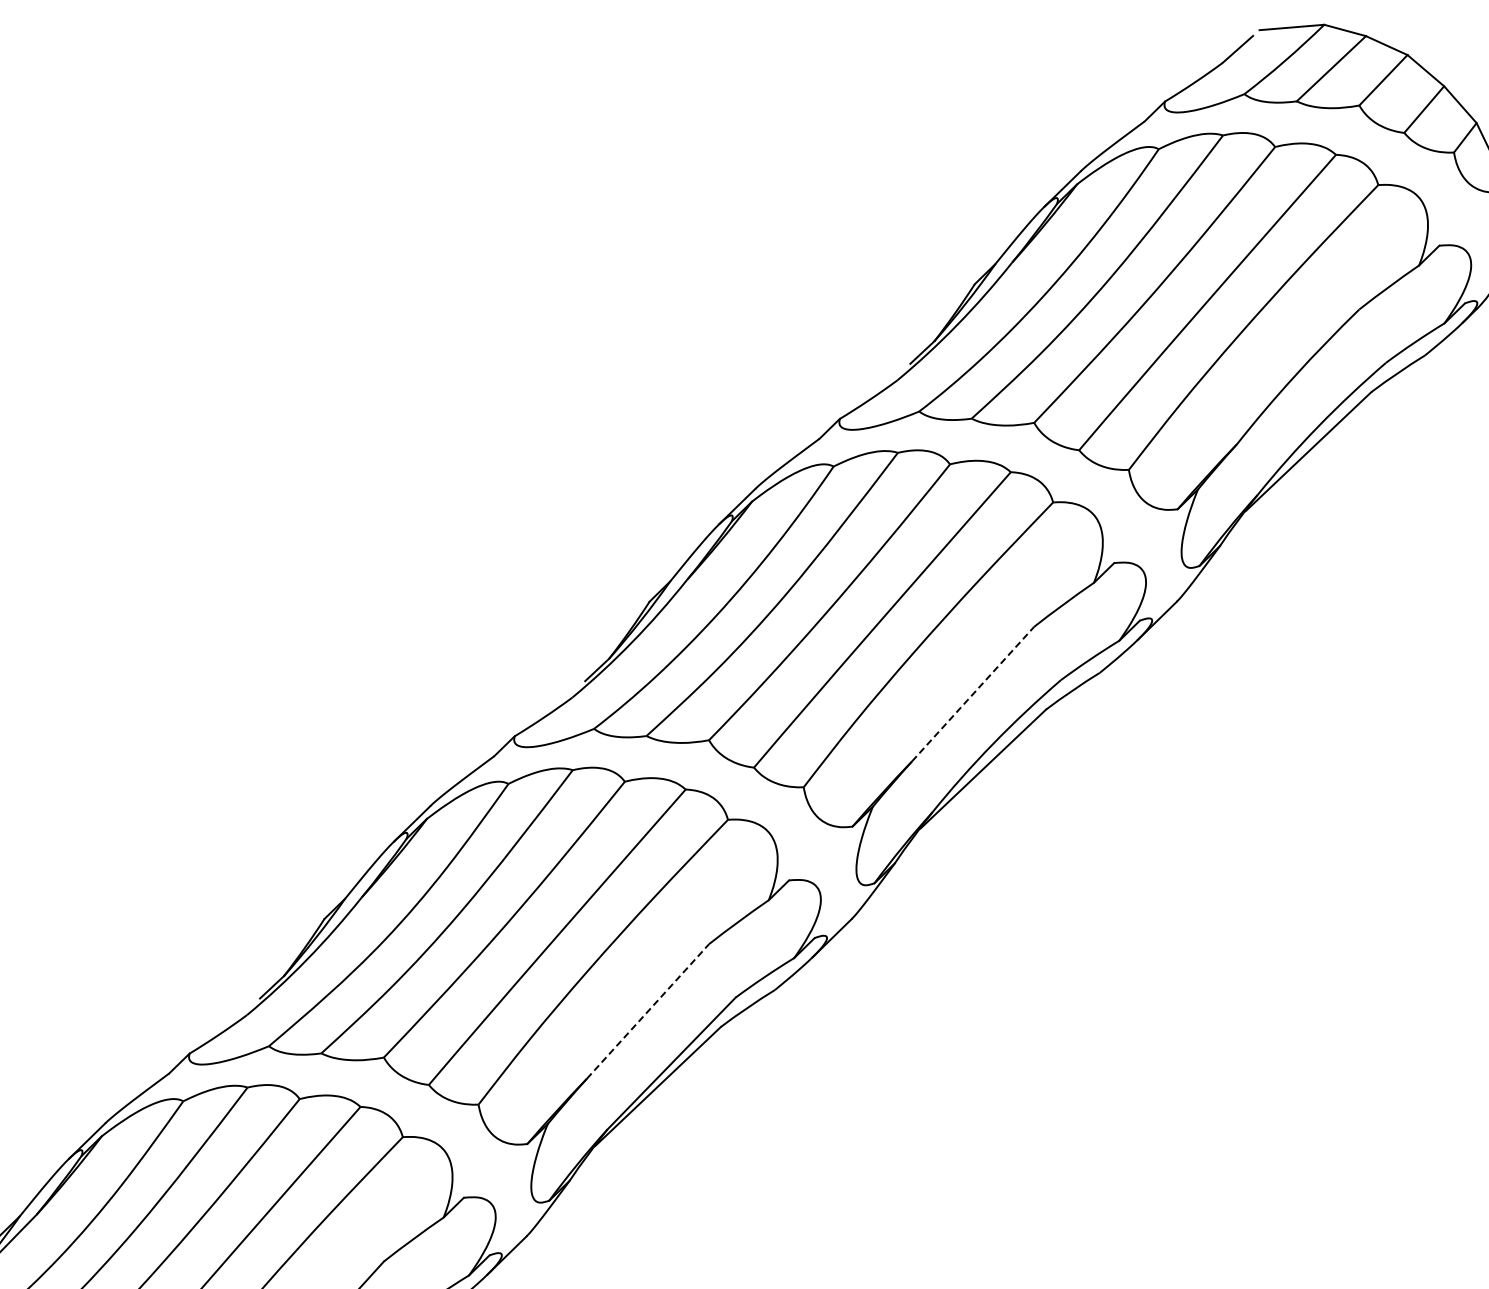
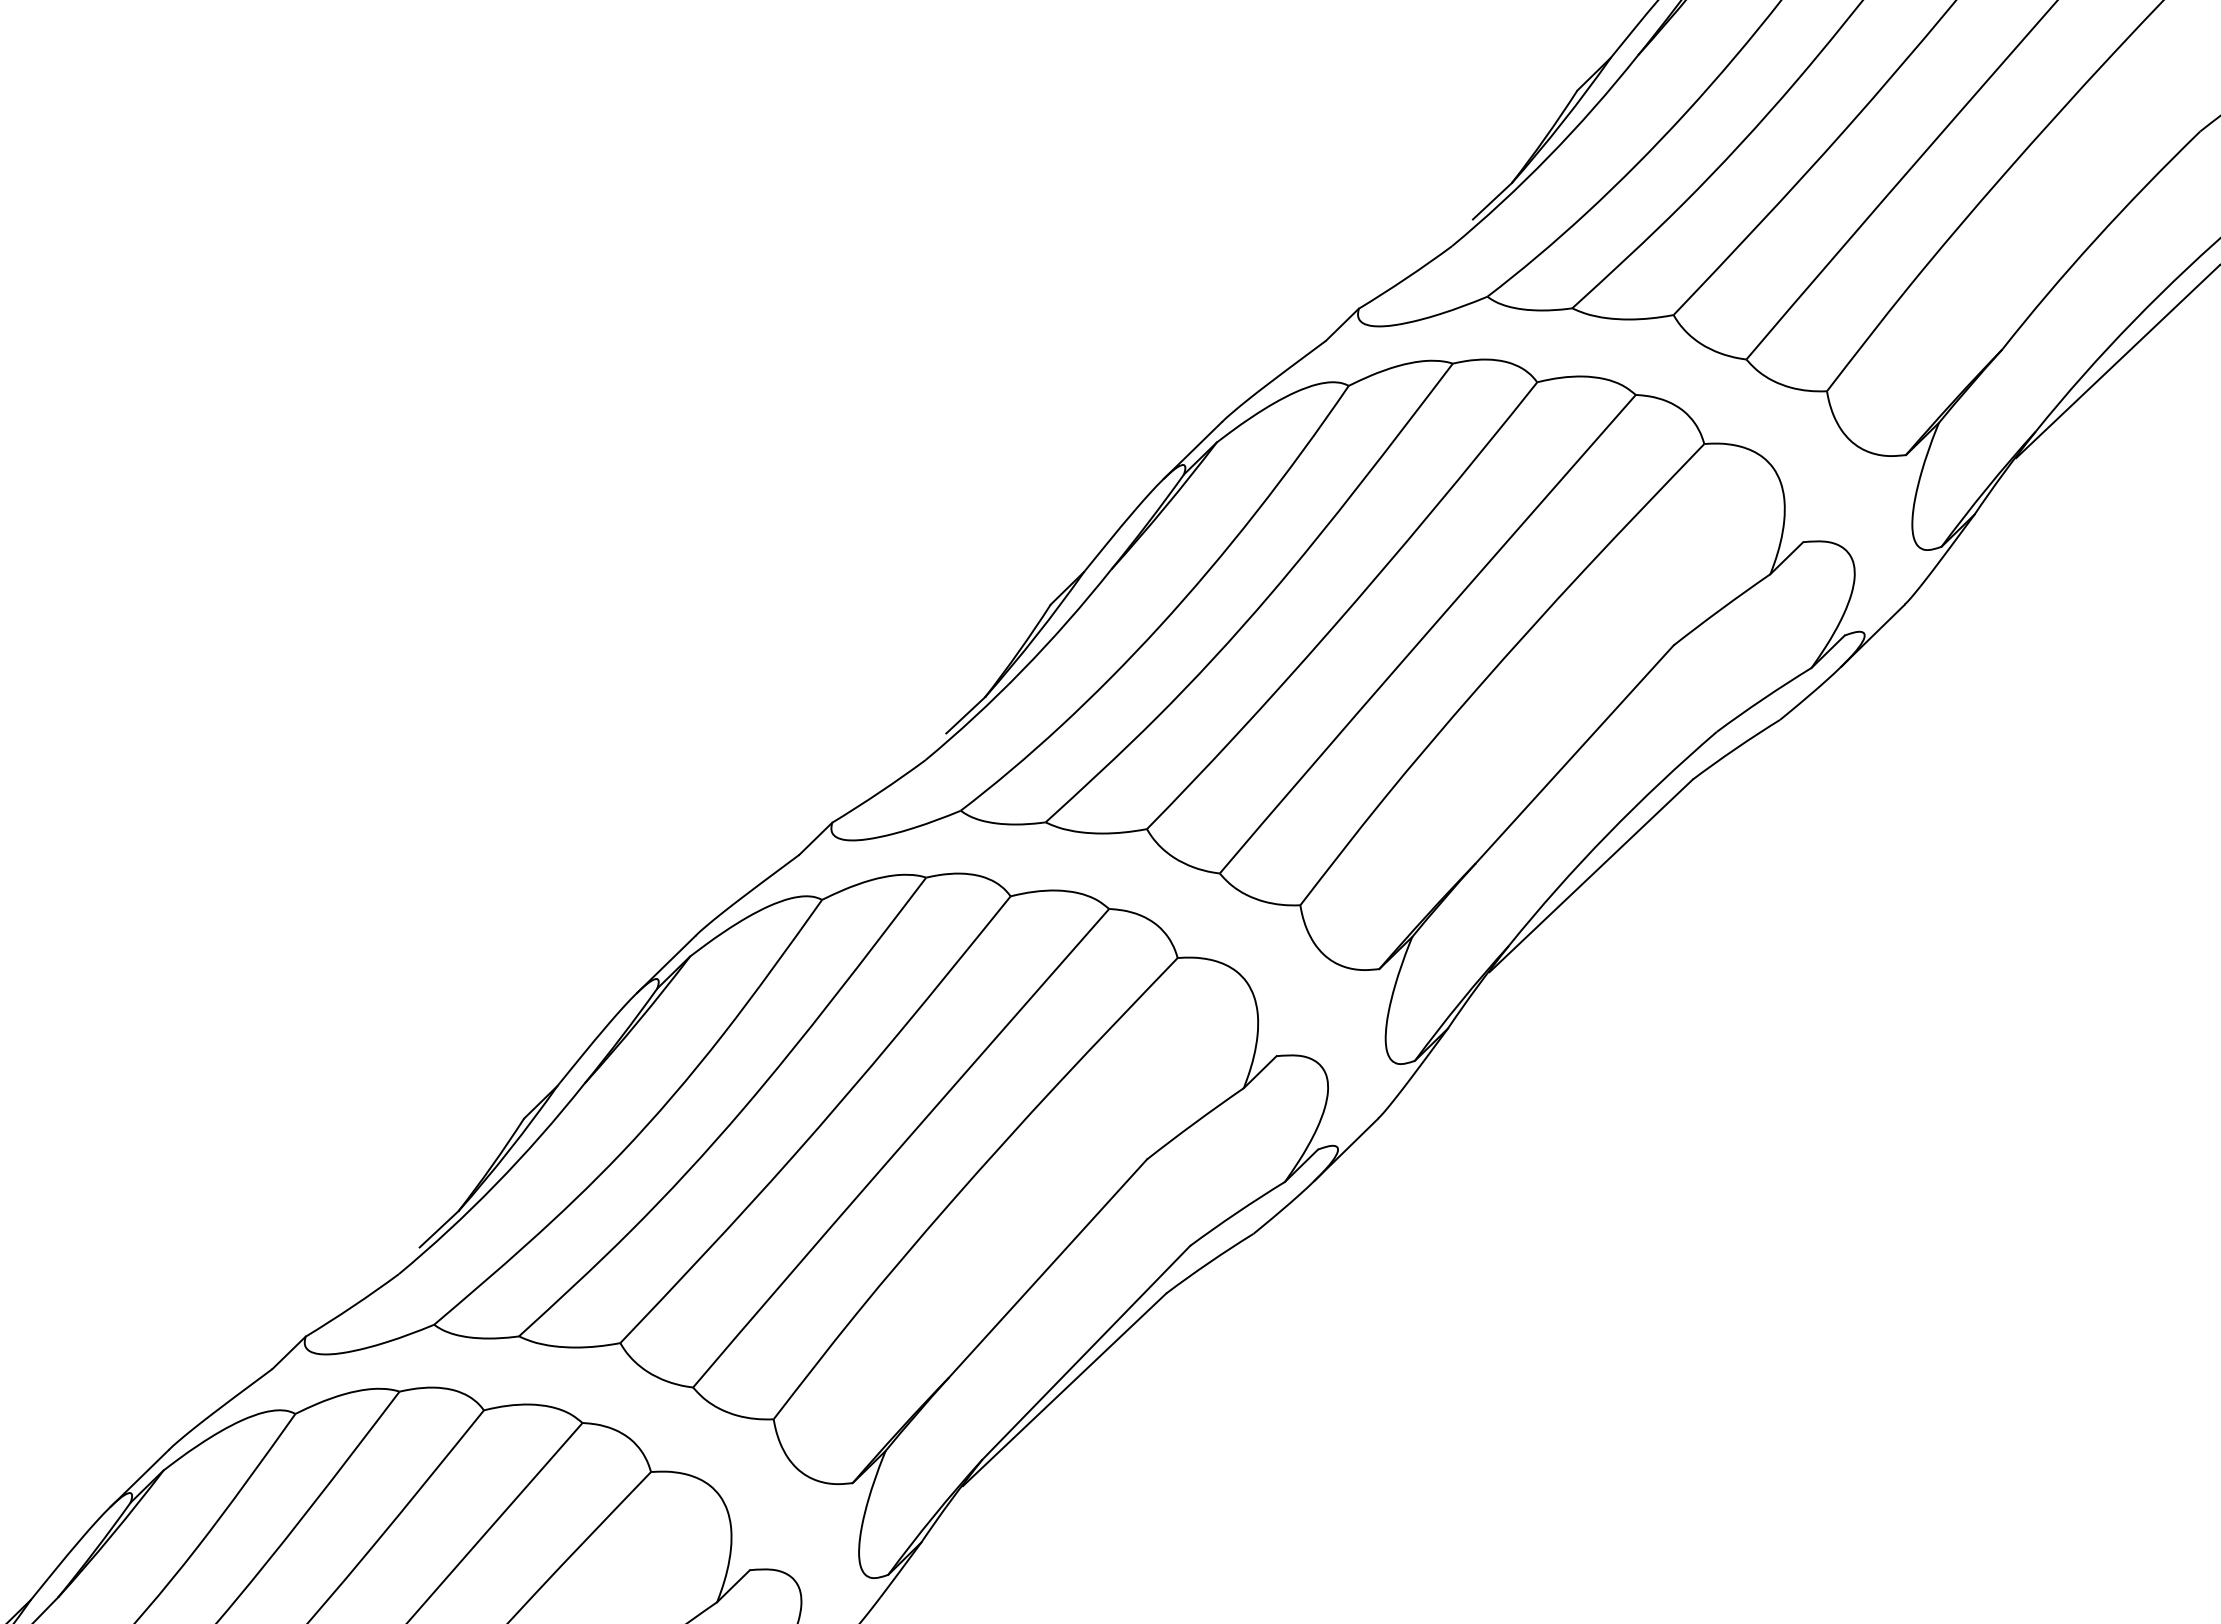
line: (973, 694) -> (1575, 755), dashed -> solid
line: (648, 1011) -> (1048, 1268), dashed -> solid

